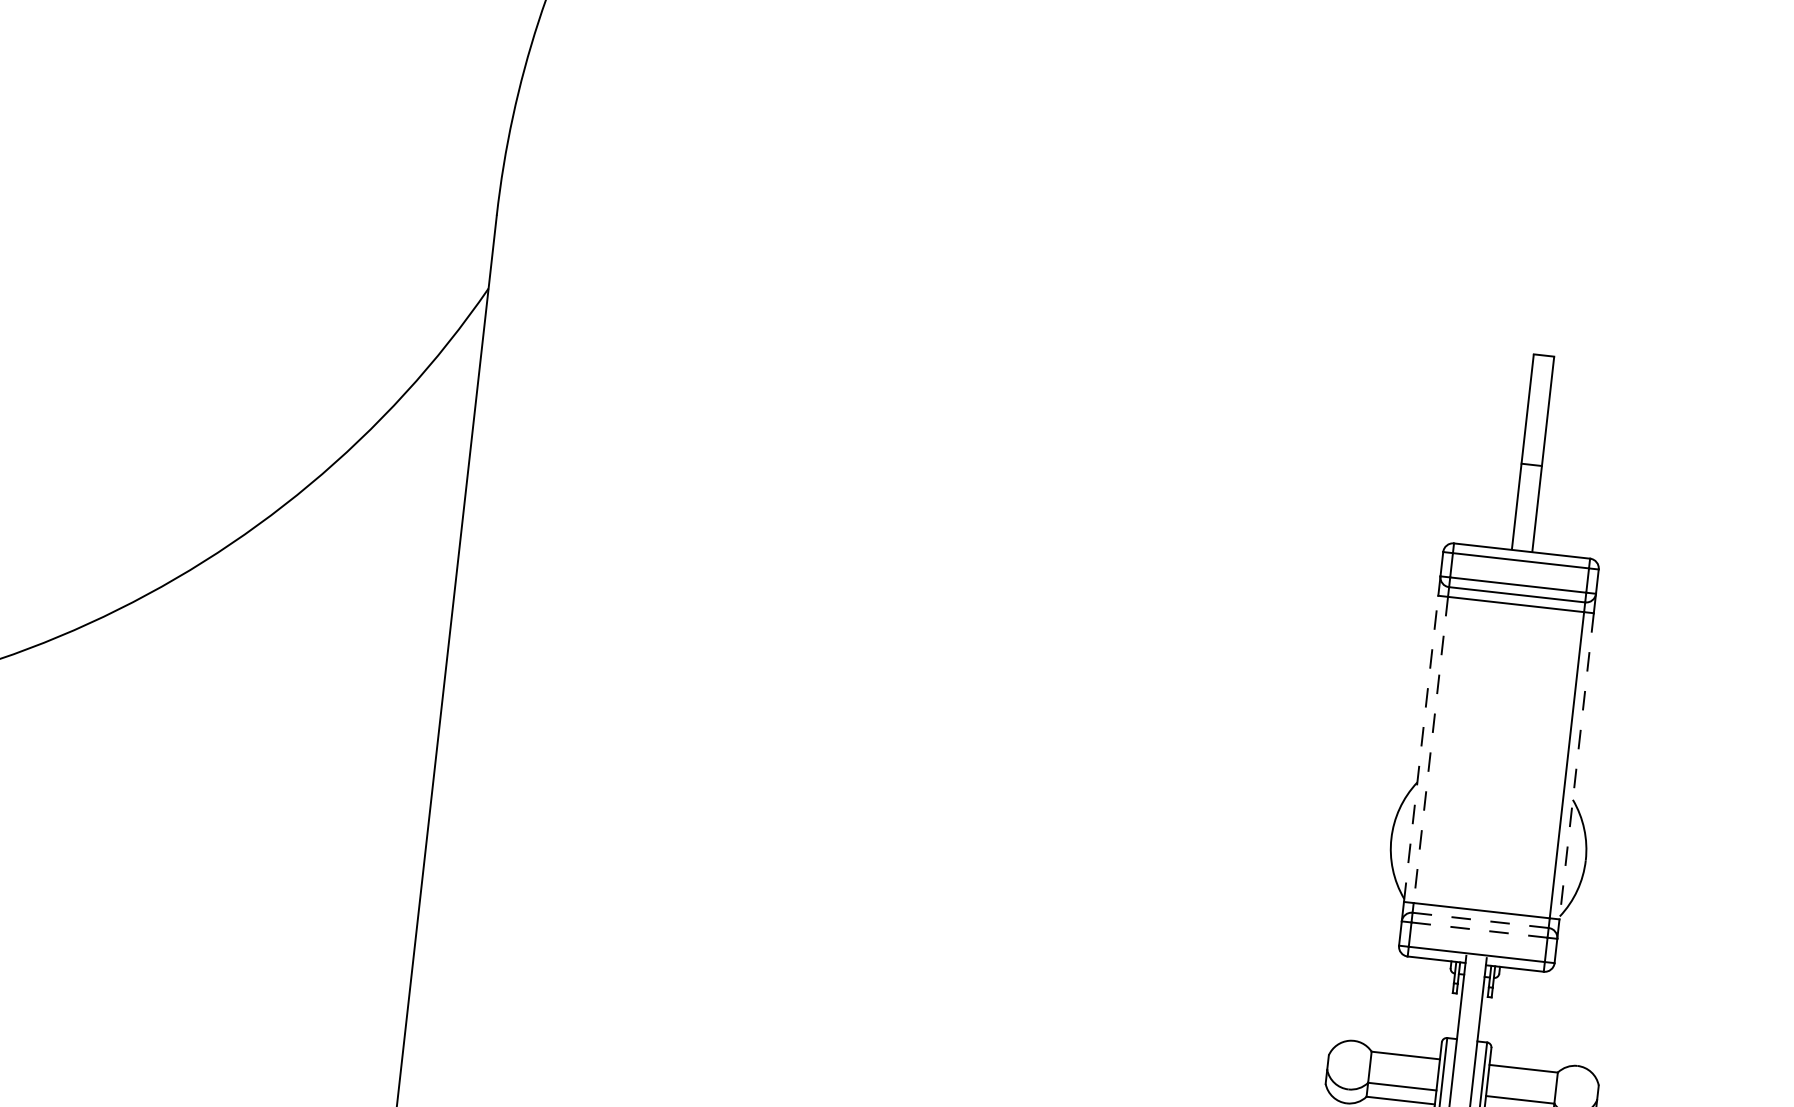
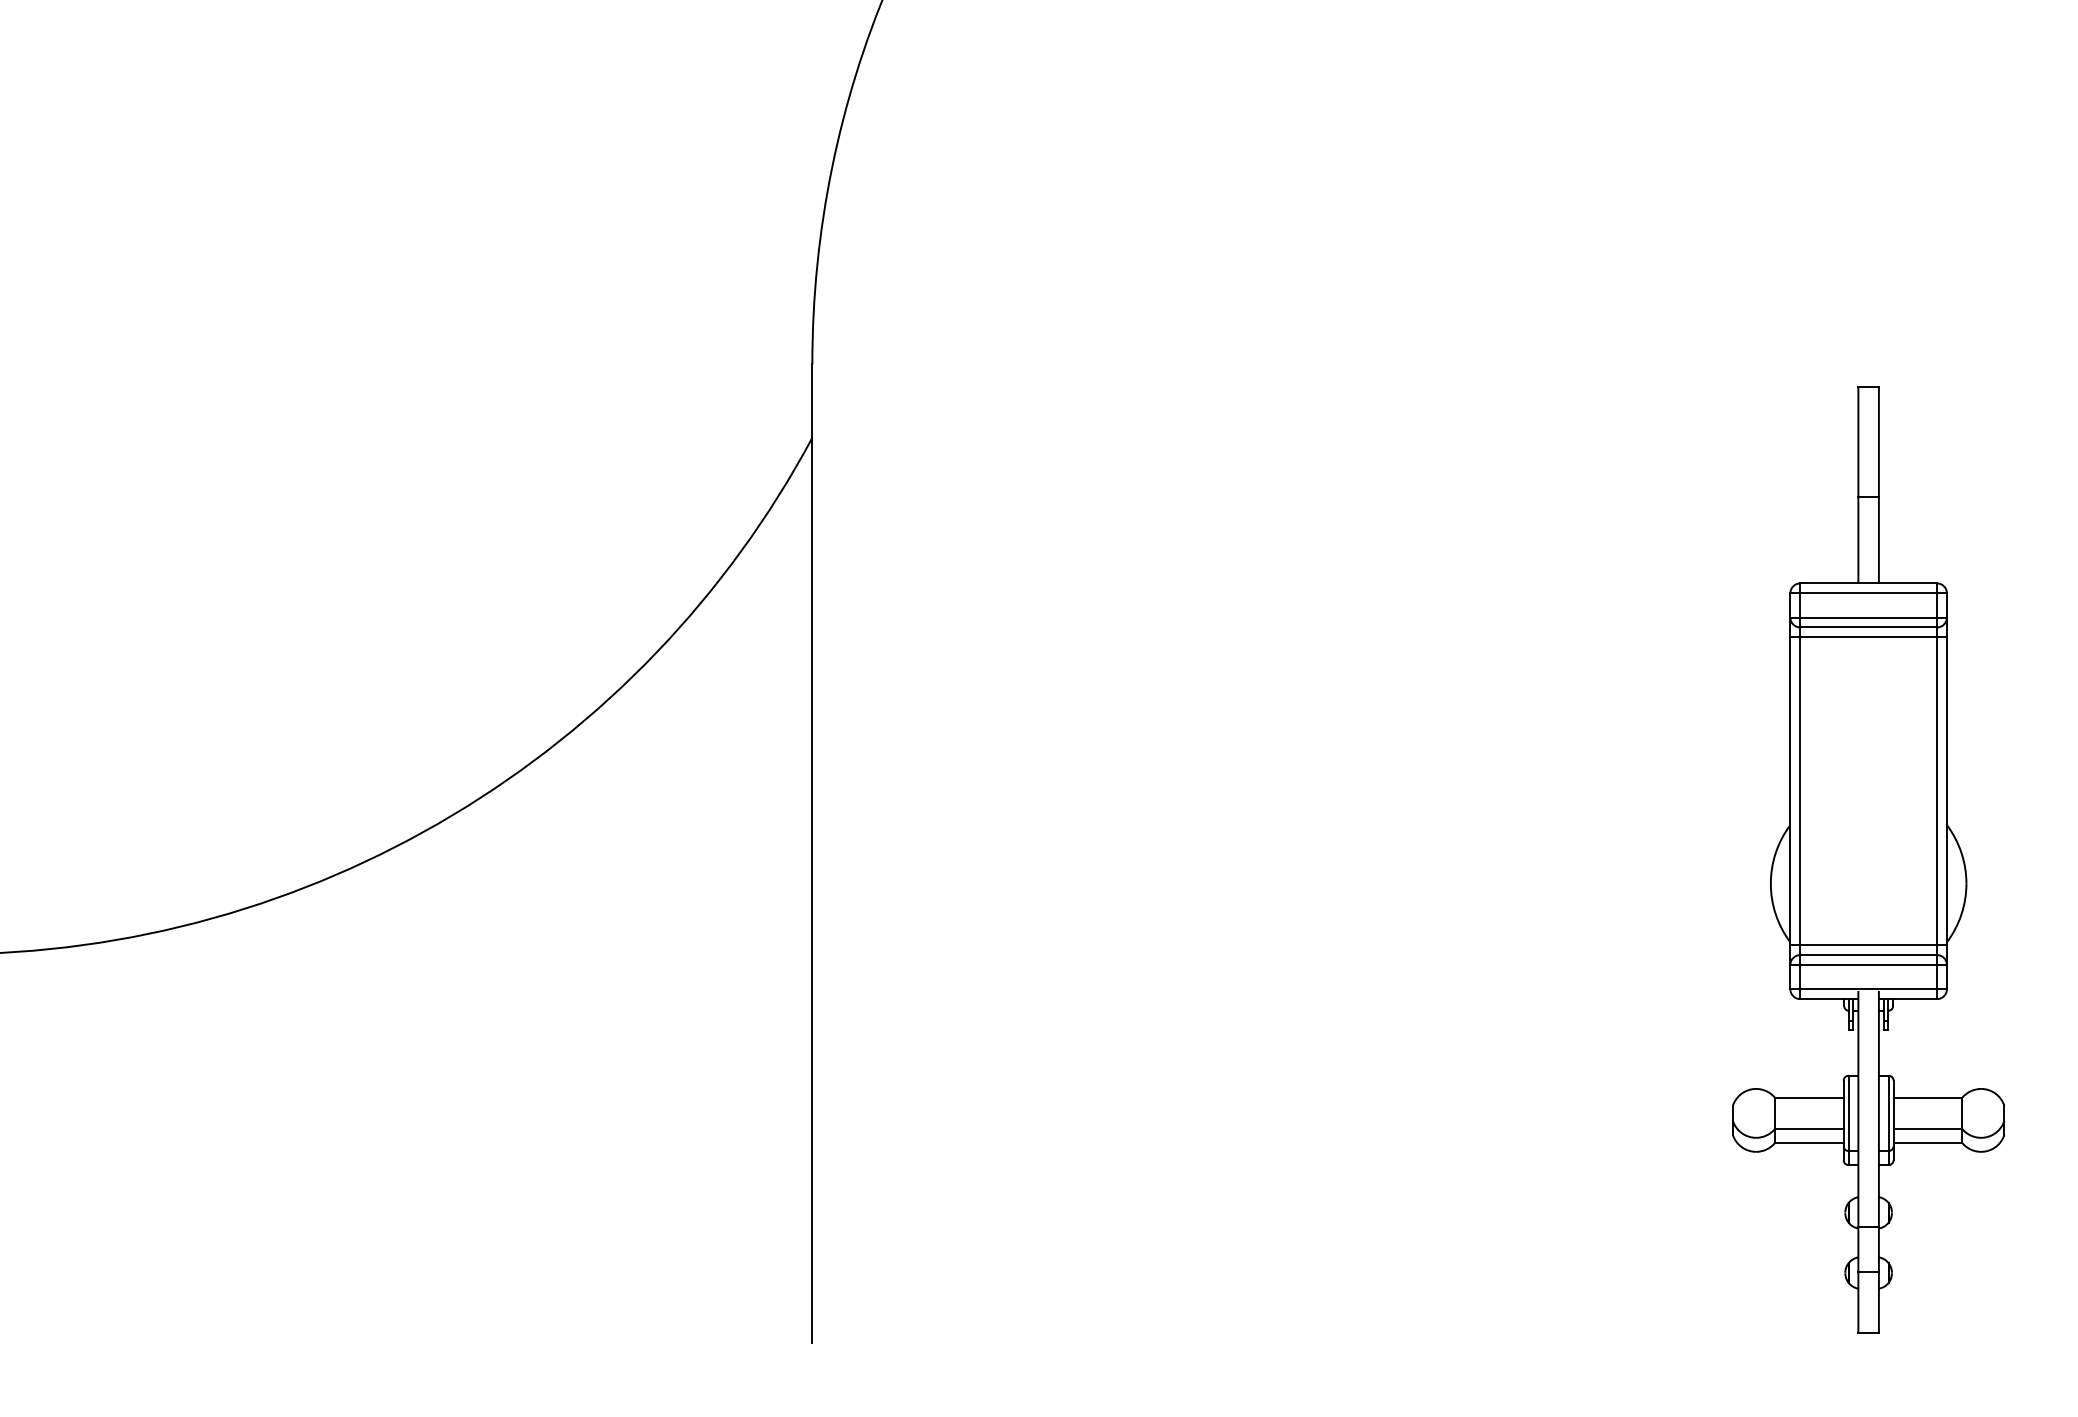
line: (1421, 748) -> (1790, 790), dashed -> solid
line: (1431, 750) -> (1800, 791), dashed -> solid
line: (1576, 766) -> (1946, 791), dashed -> solid
line: (1481, 920) -> (1869, 955), dashed -> solid
line: (1479, 929) -> (1868, 964), dashed -> solid

